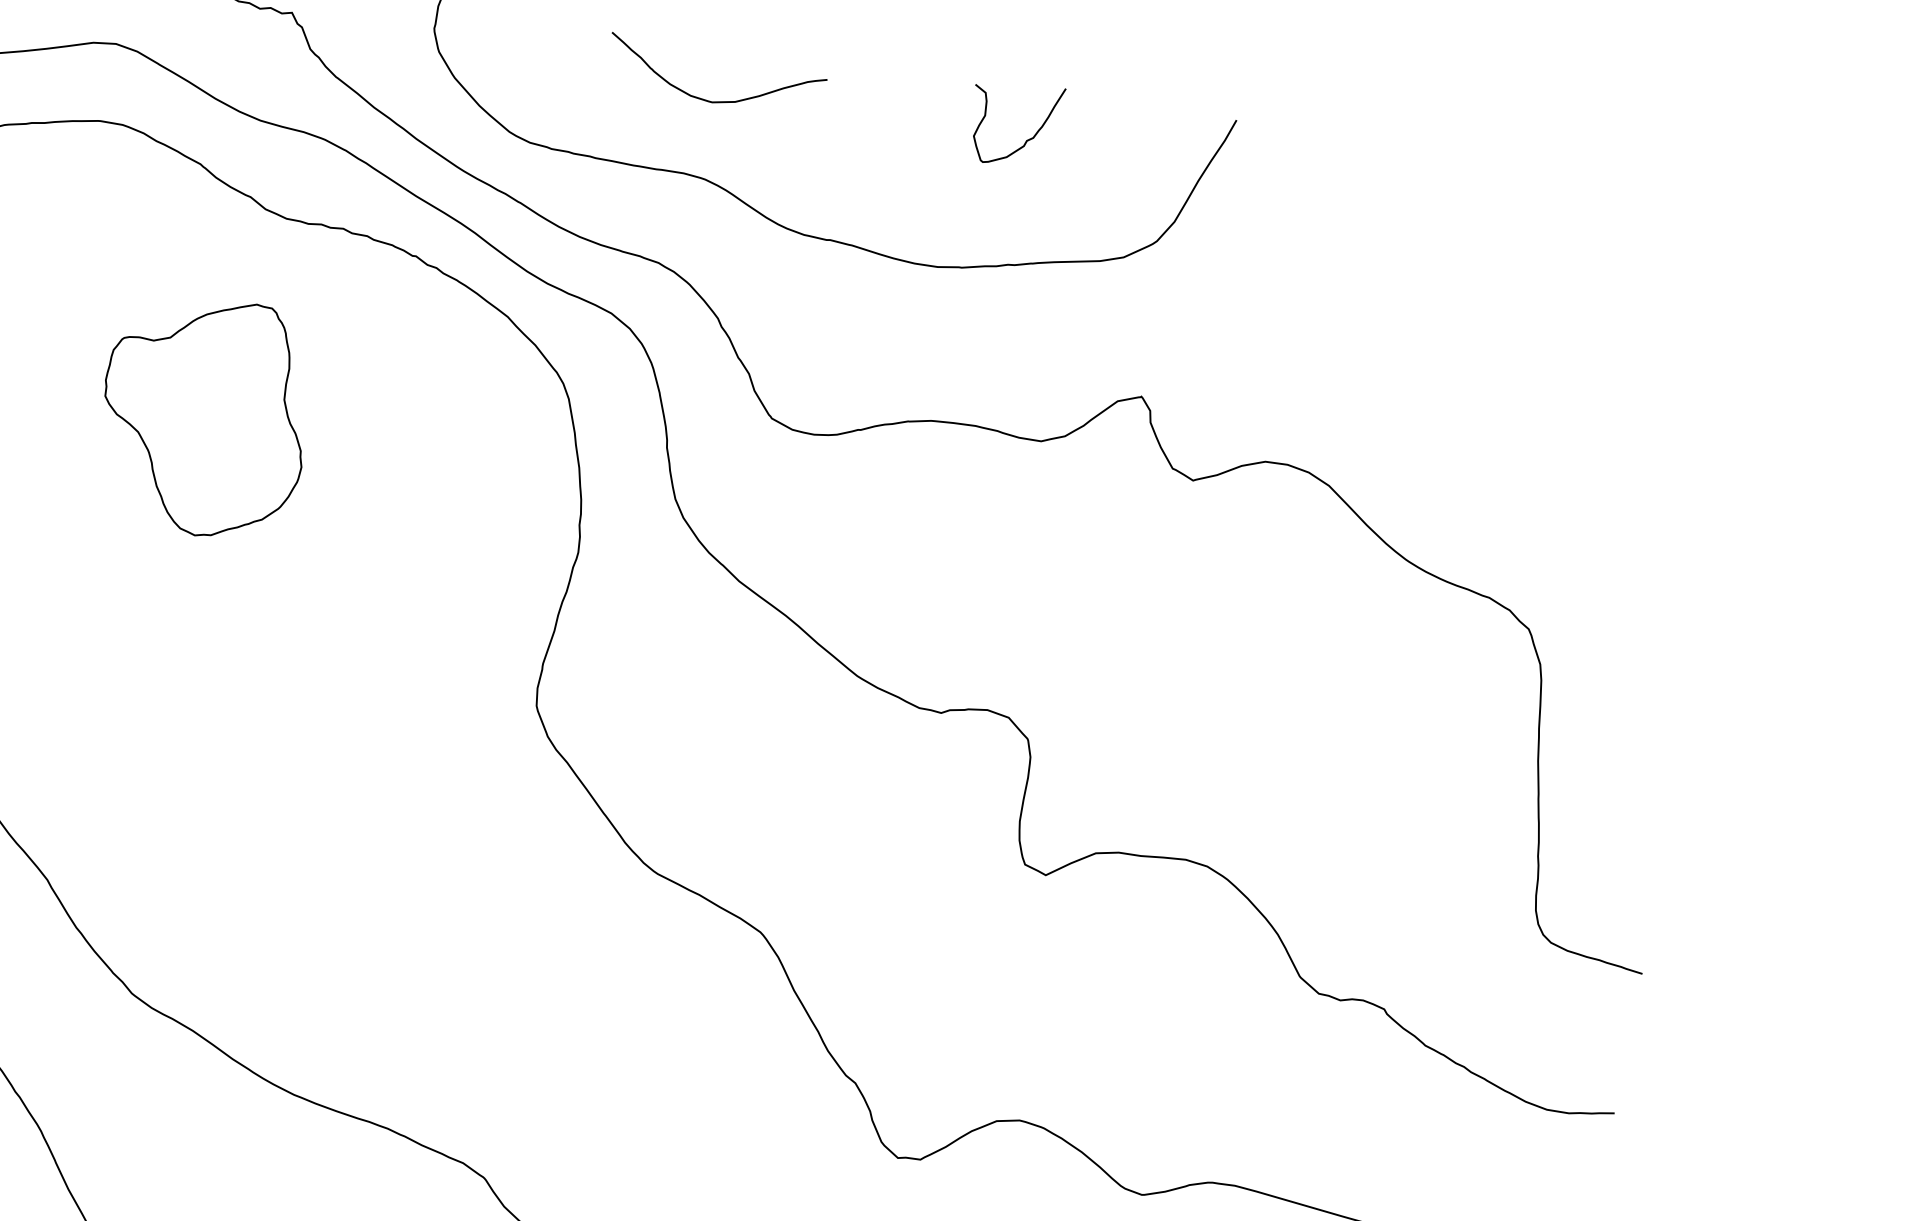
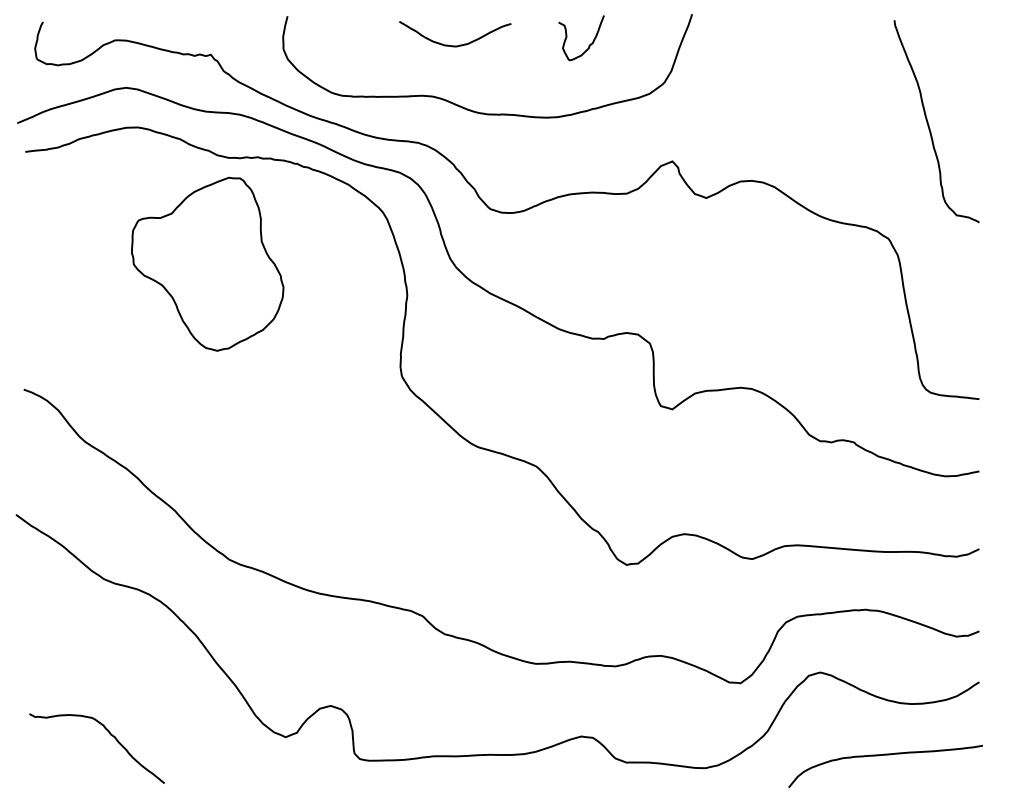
curve: (719, 99) -> (459, 44), moved
part: (204, 414) -> (207, 263), size x1.43
curve: (1651, 418) -> (928, 121), added

